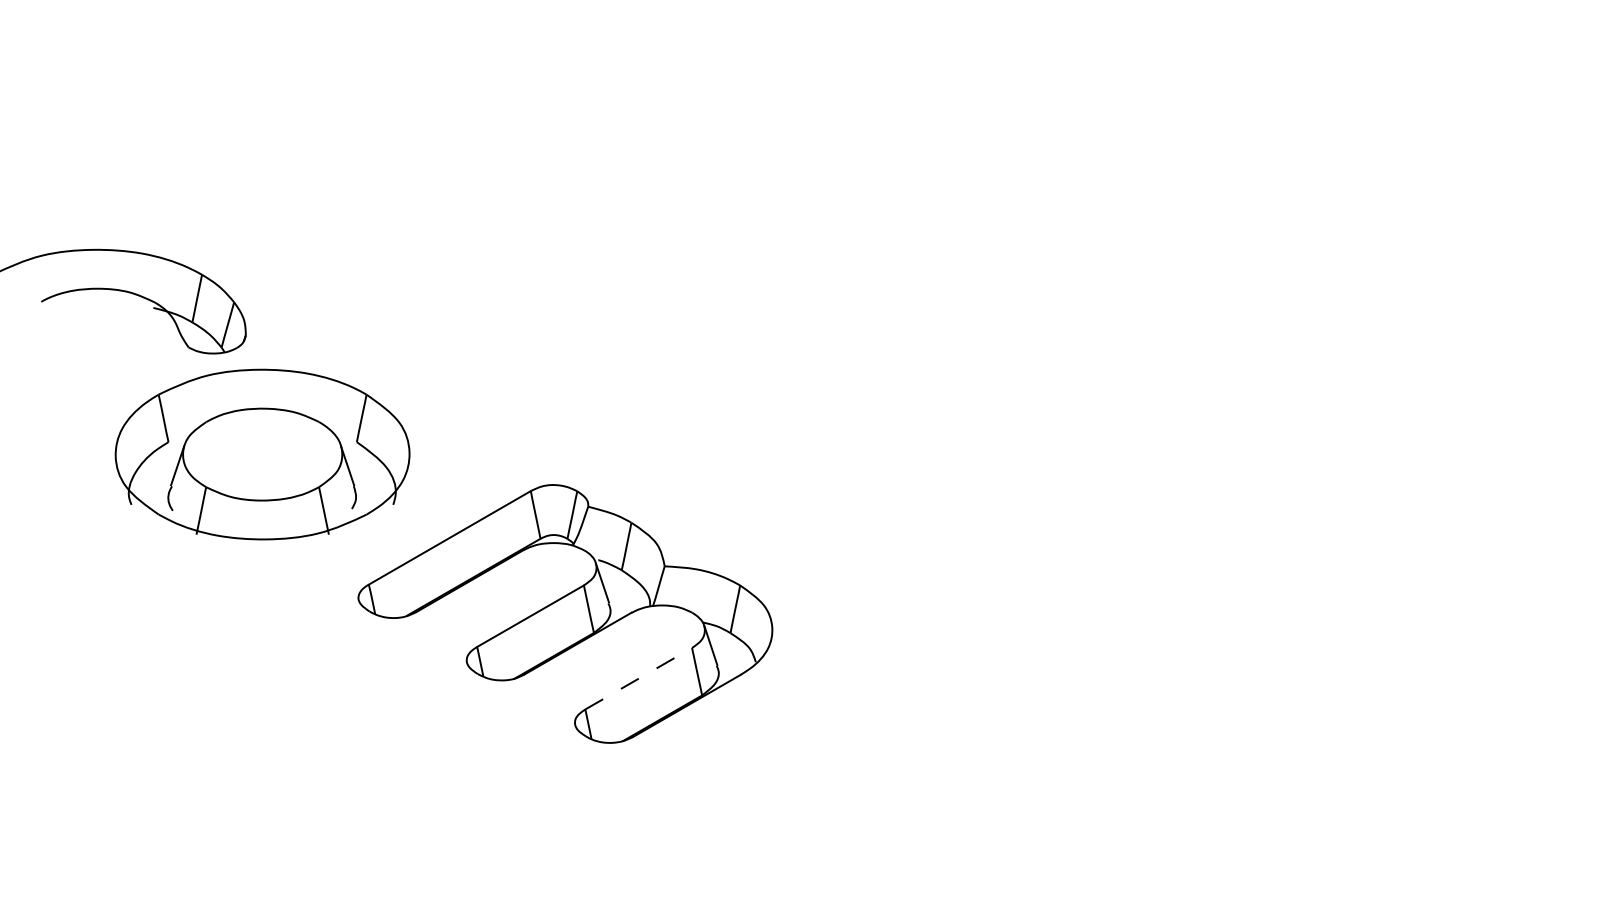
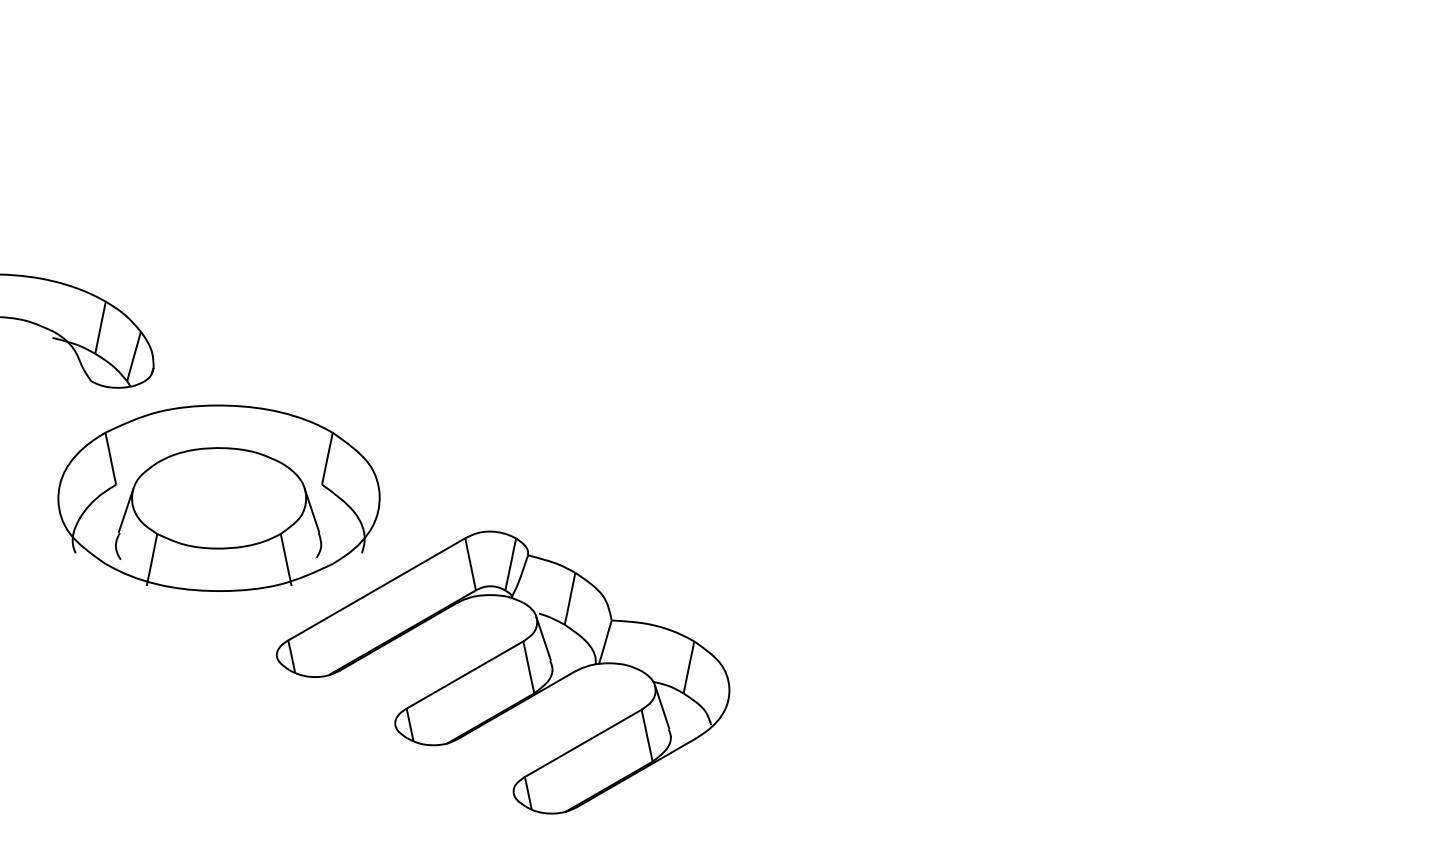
part: (262, 454) -> (218, 498), moved
line: (638, 678) -> (583, 743), dashed -> solid

